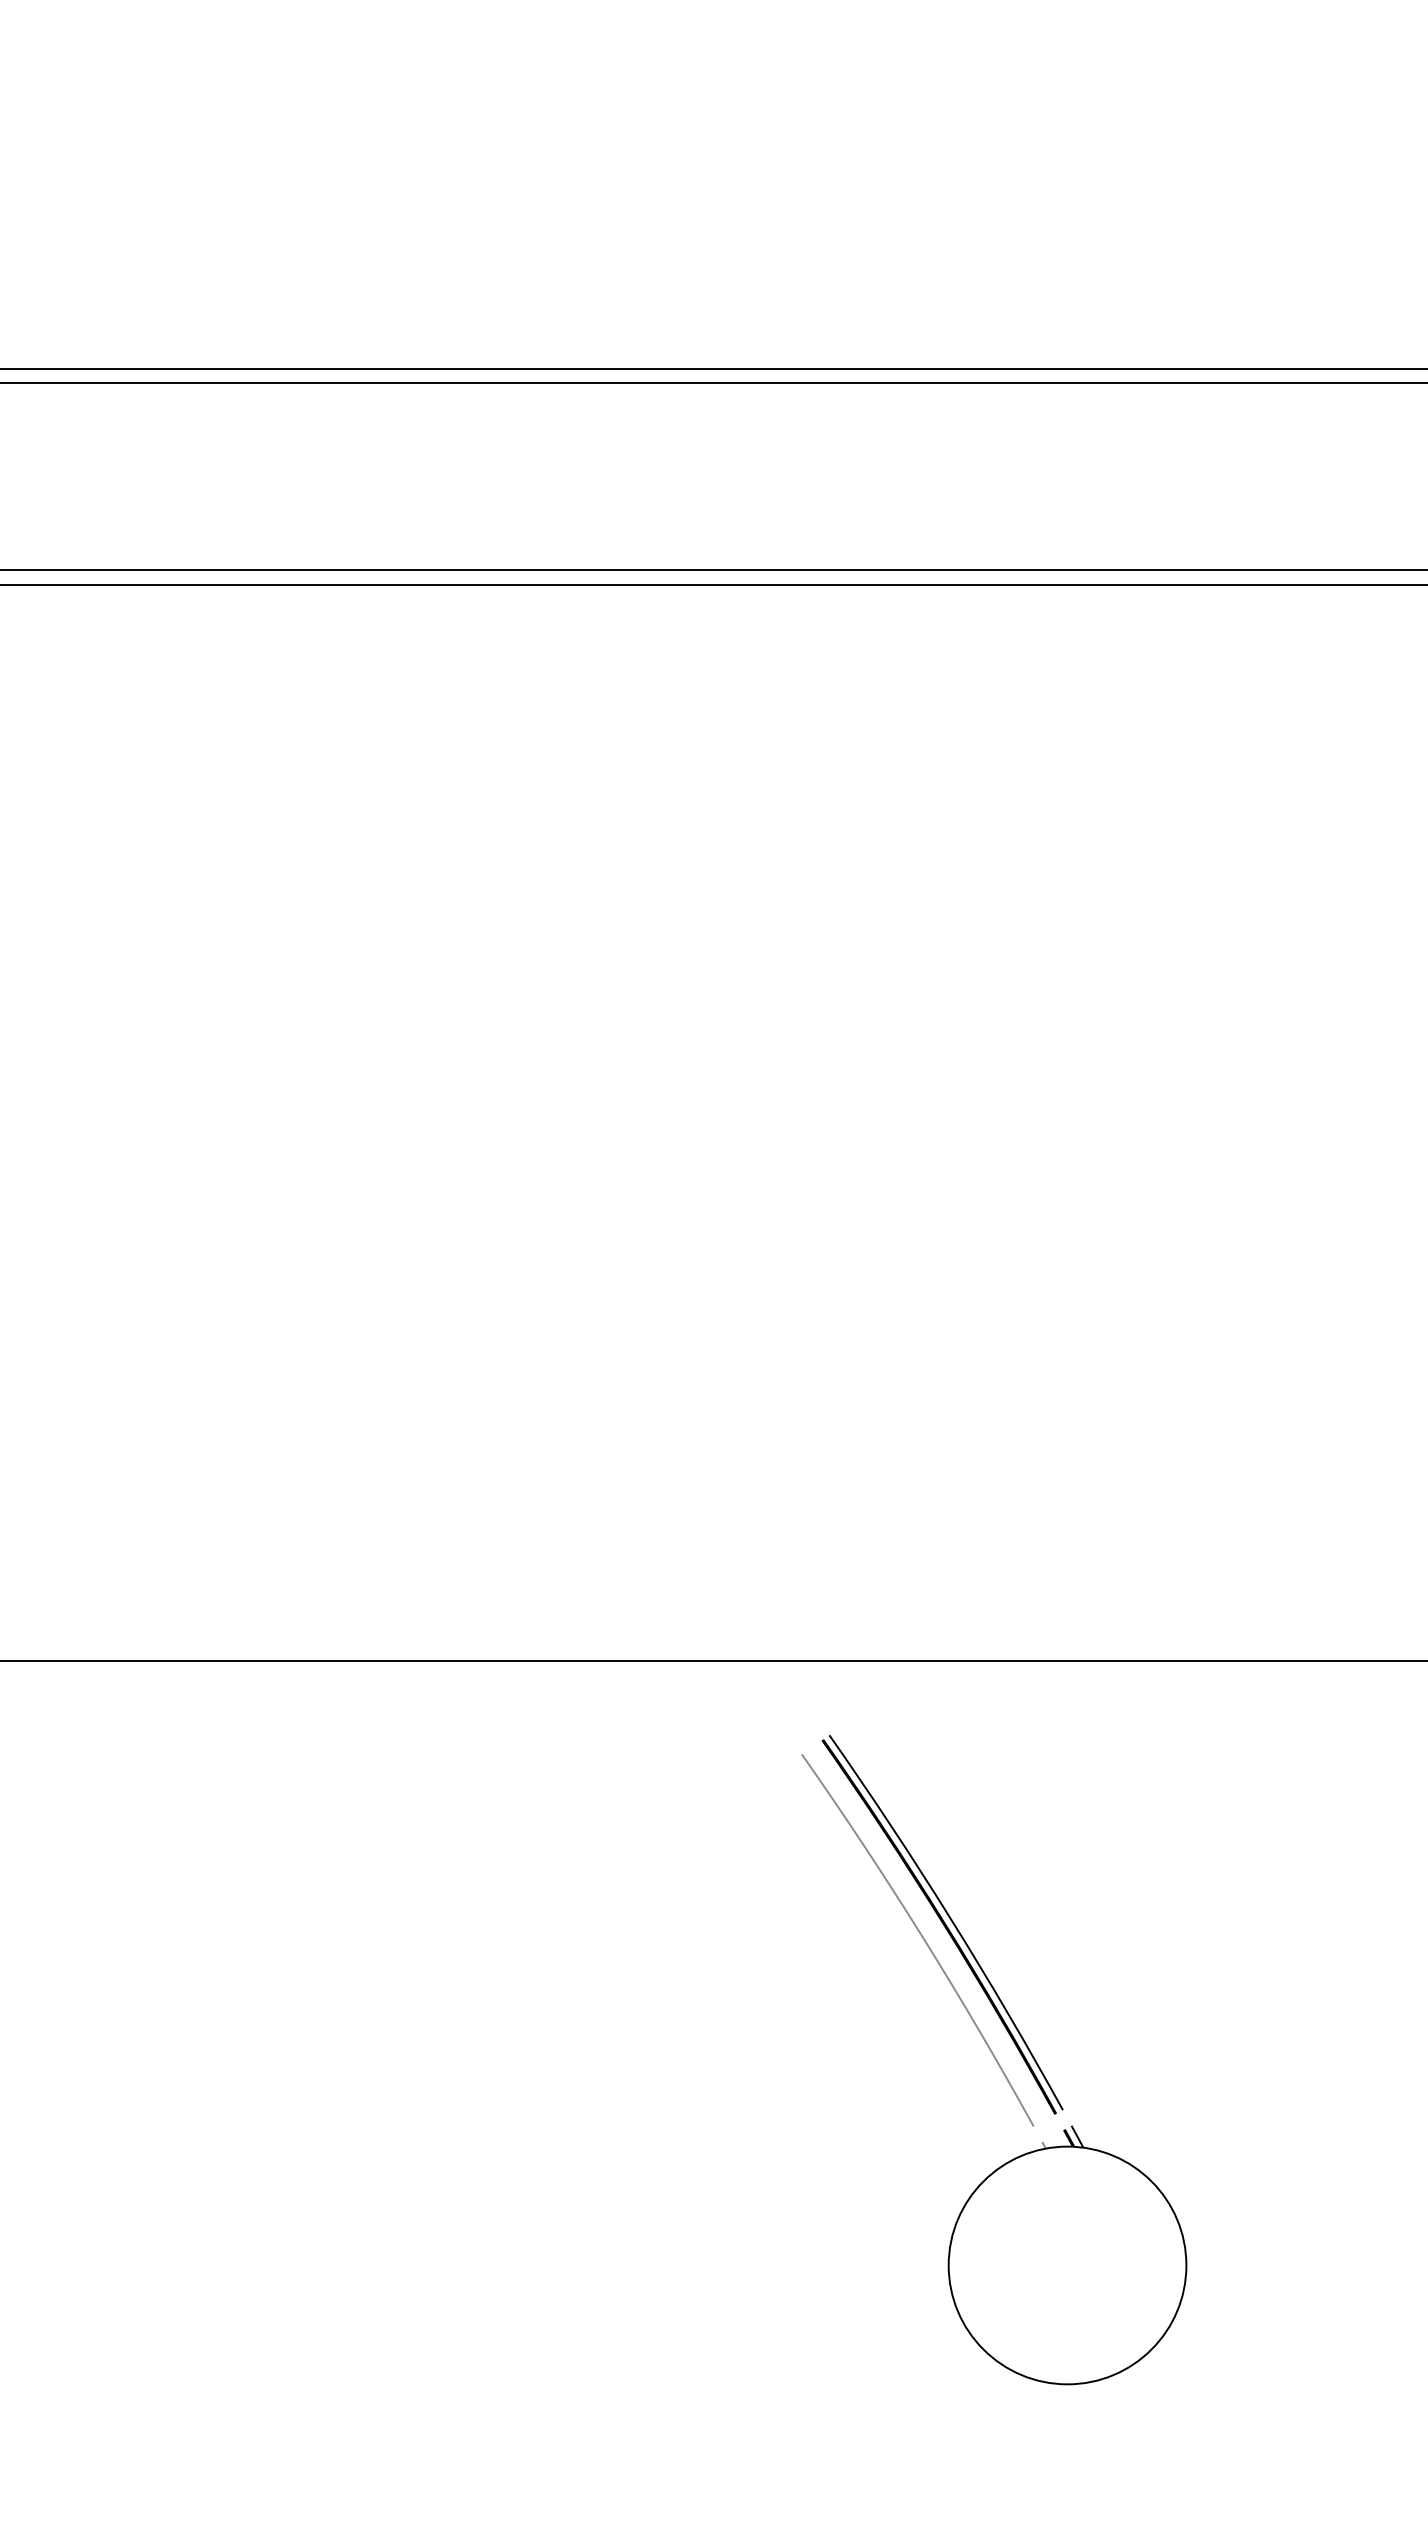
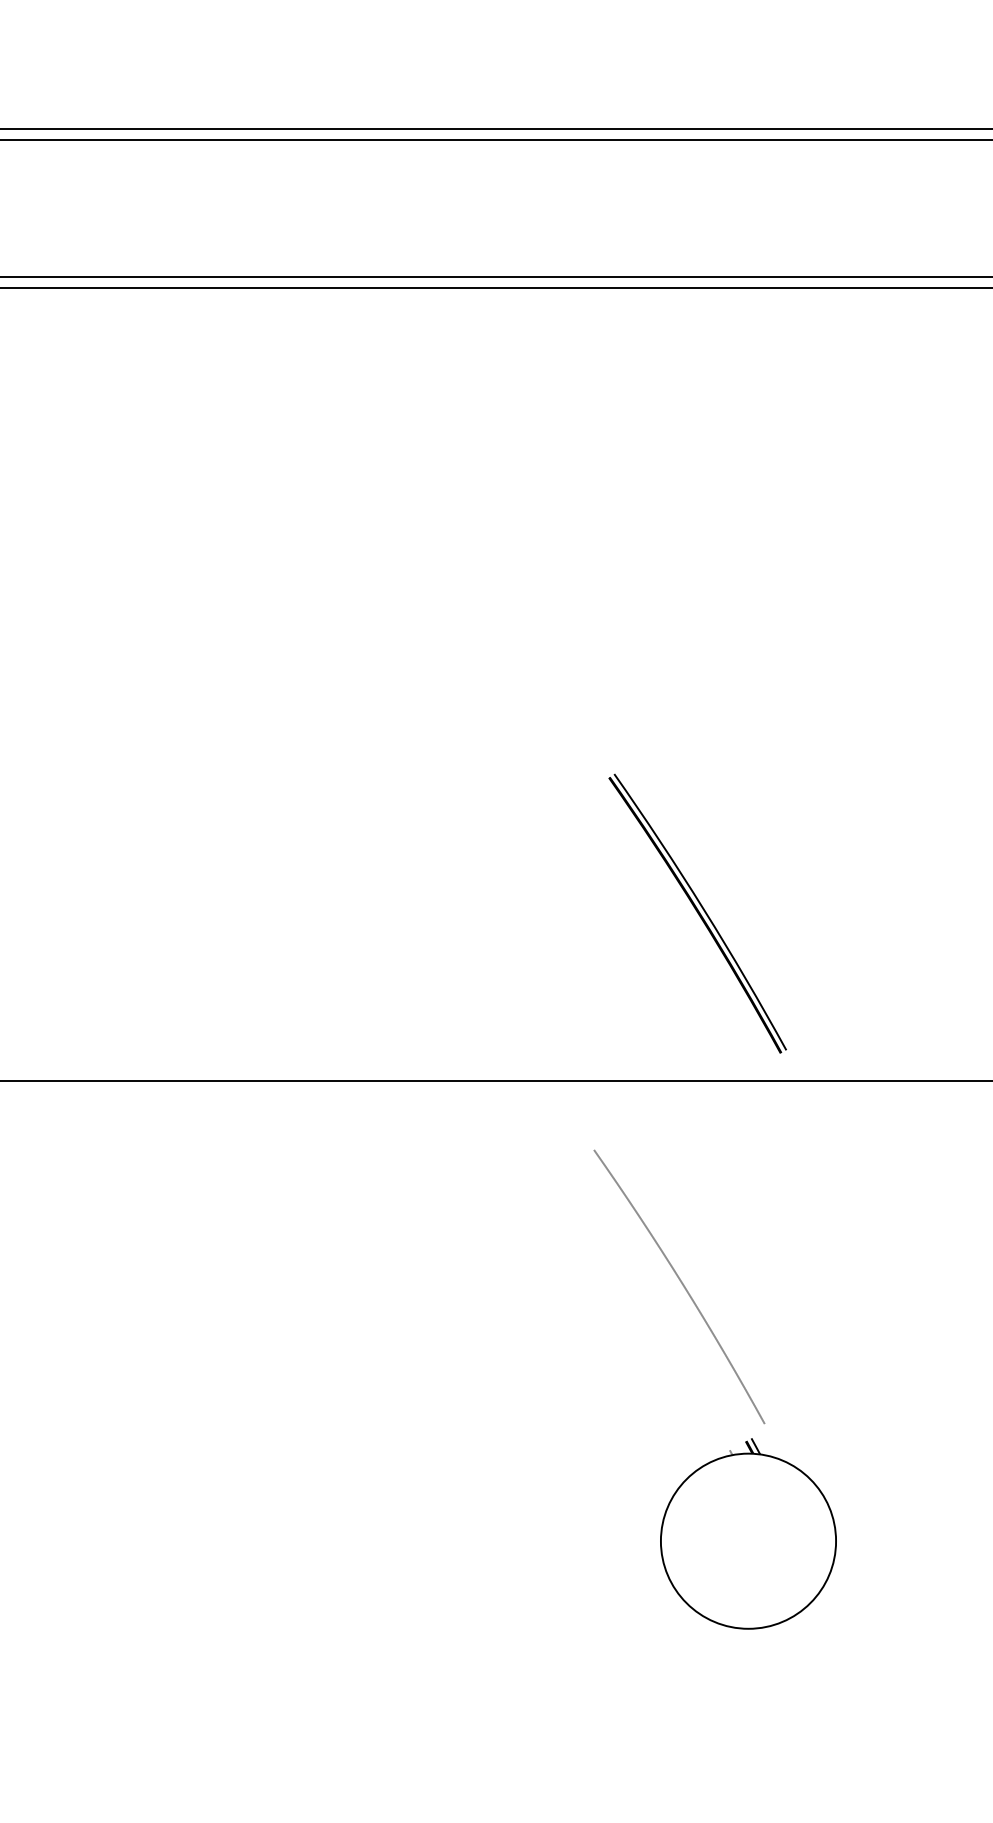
part: (942, 1924) -> (697, 913), moved
part: (1067, 2255) -> (748, 1533), moved

